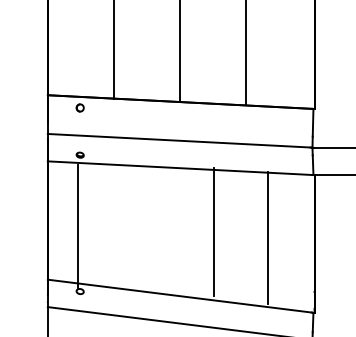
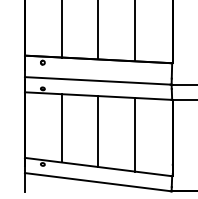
line: (77, 226) -> (61, 128), moved
line: (214, 232) -> (98, 131), moved
line: (267, 237) -> (134, 134), moved

